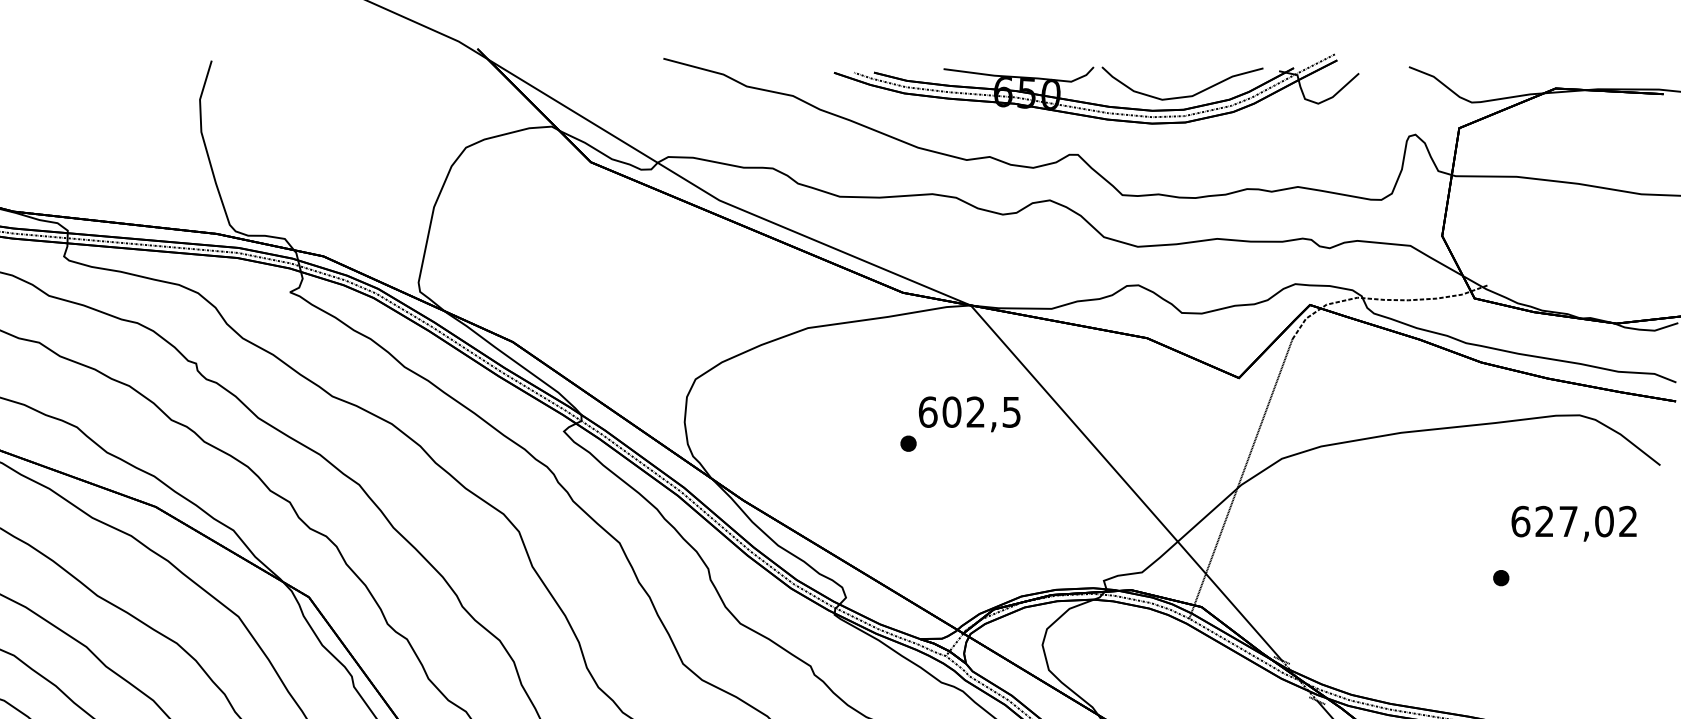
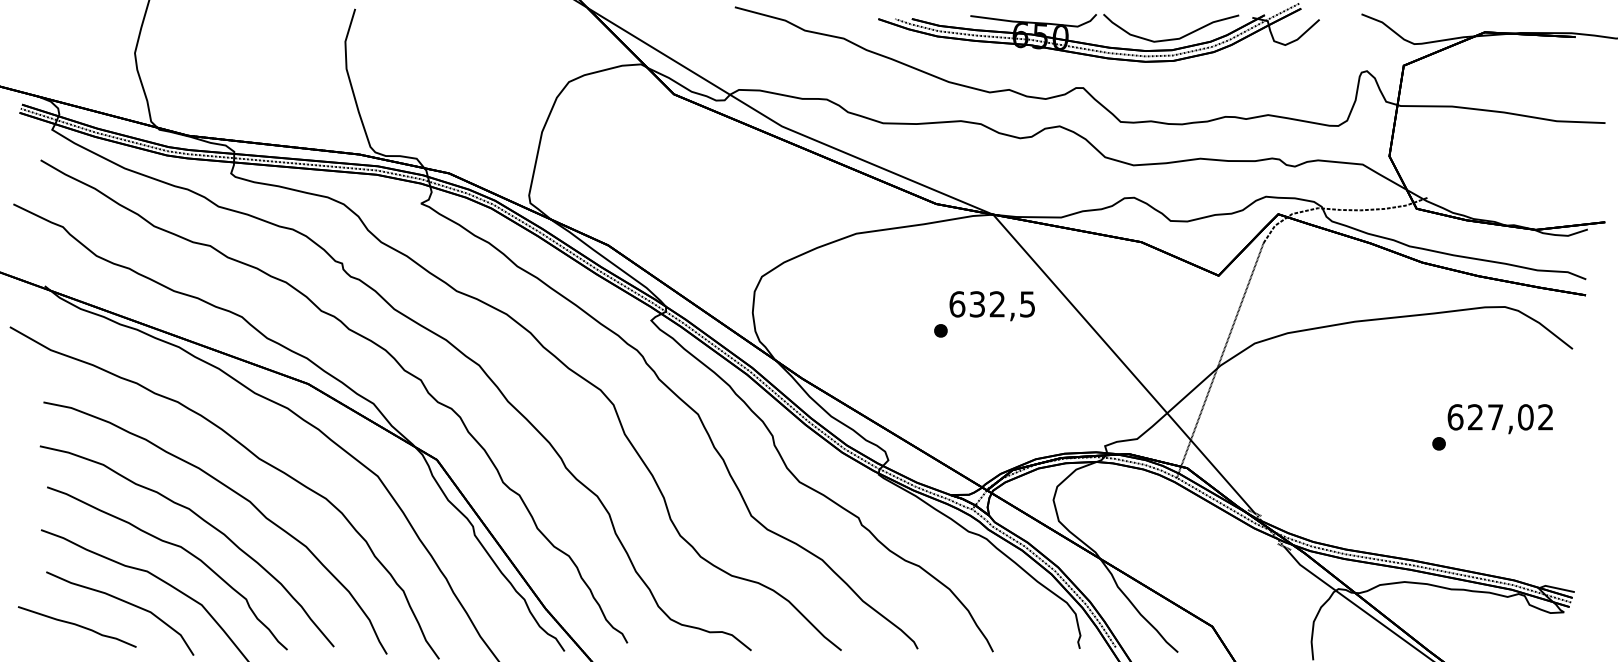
text: (952, 412) -> (977, 304), 602,5 -> 632,5
text: (1573, 524) -> (1499, 419), moved

